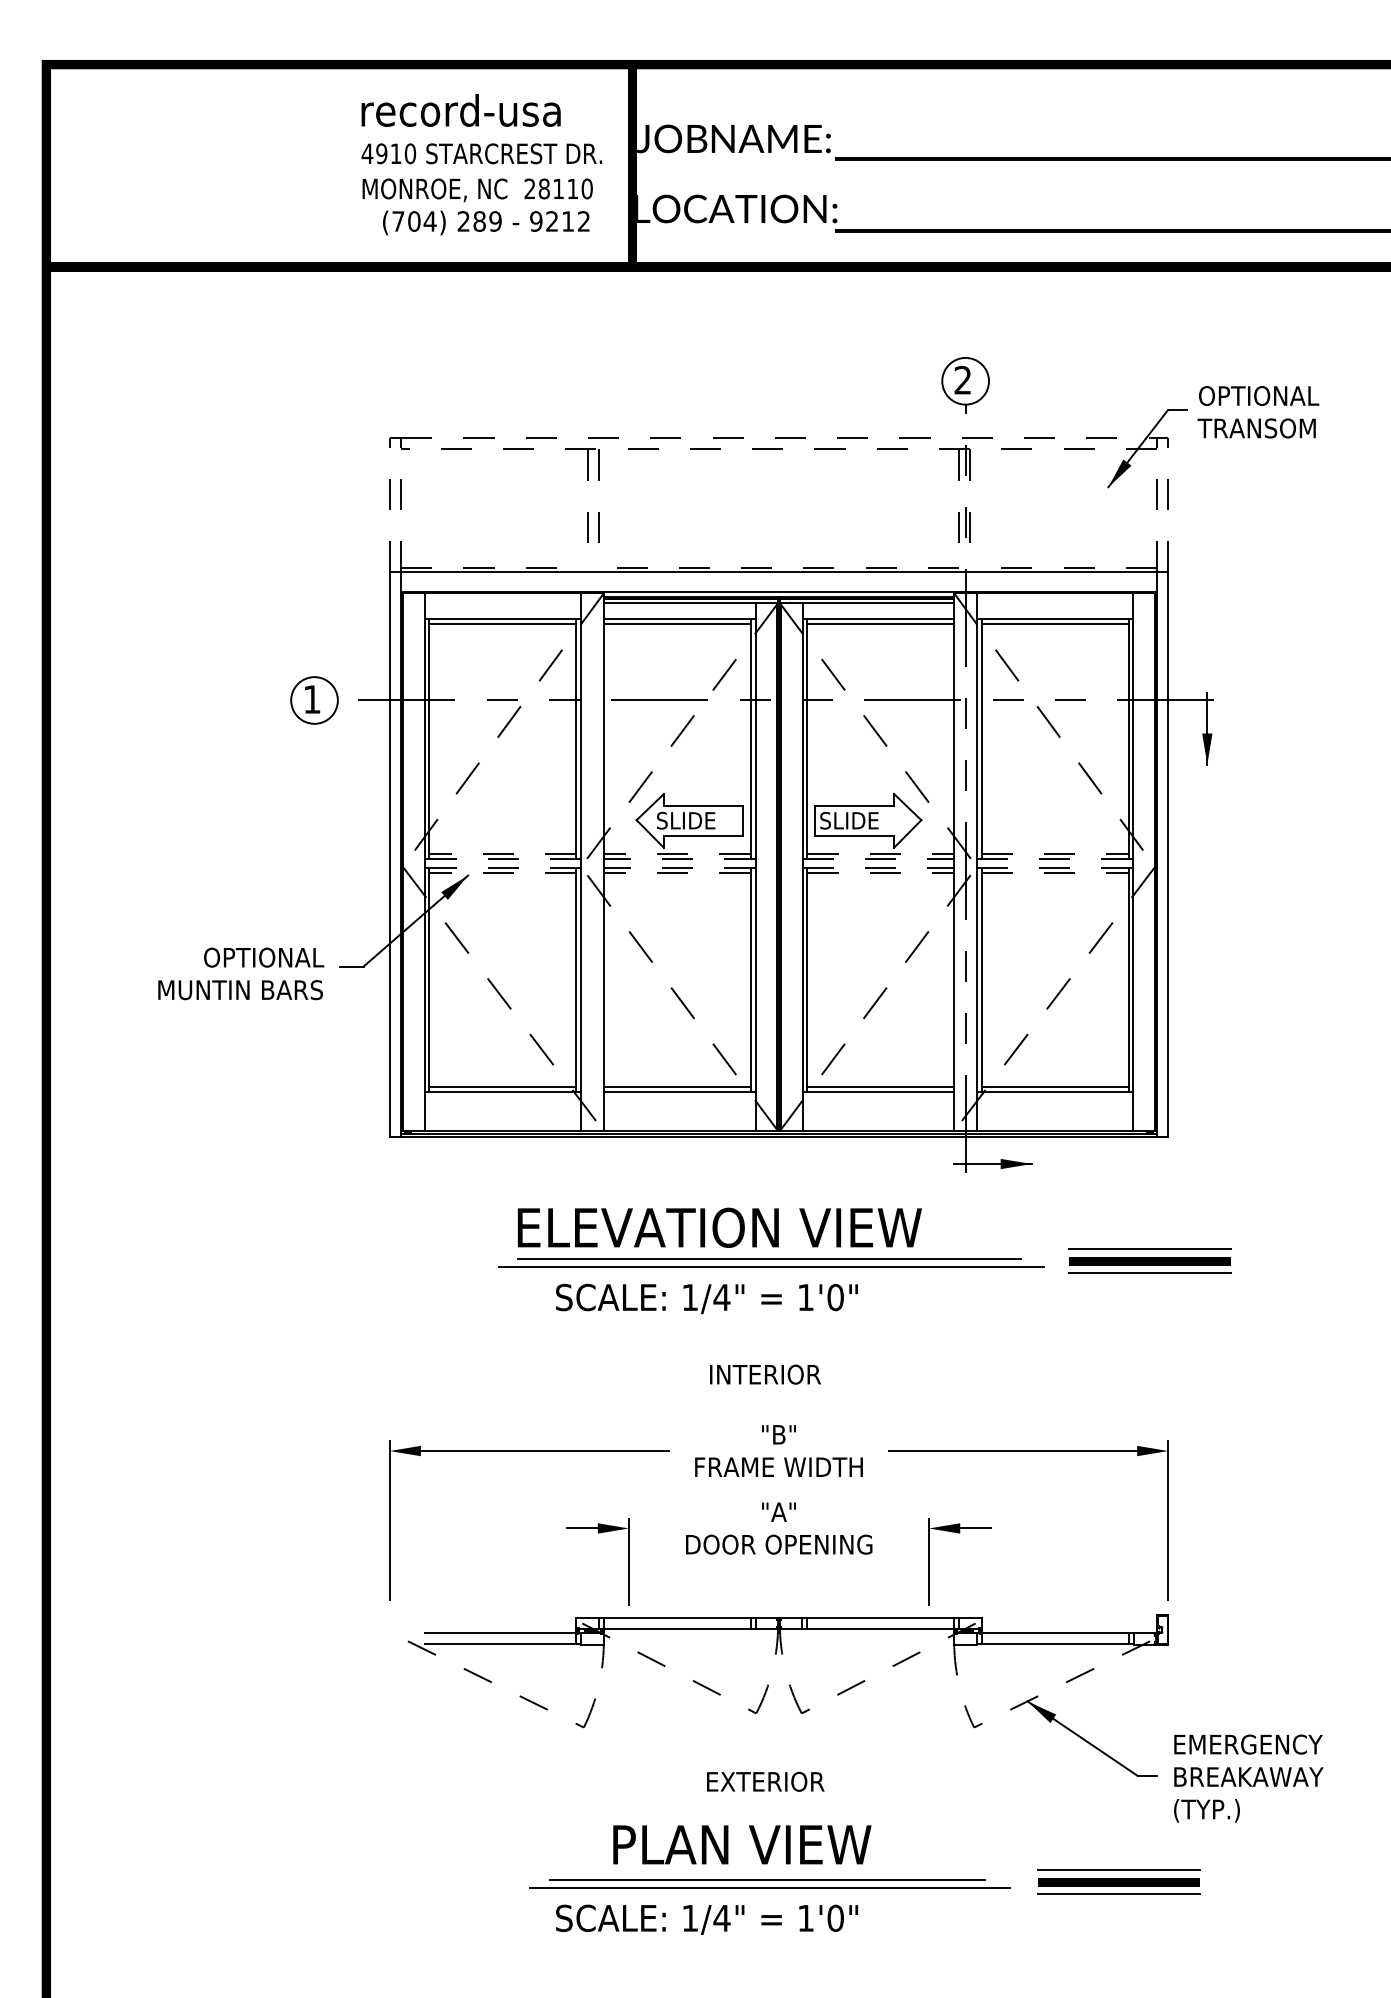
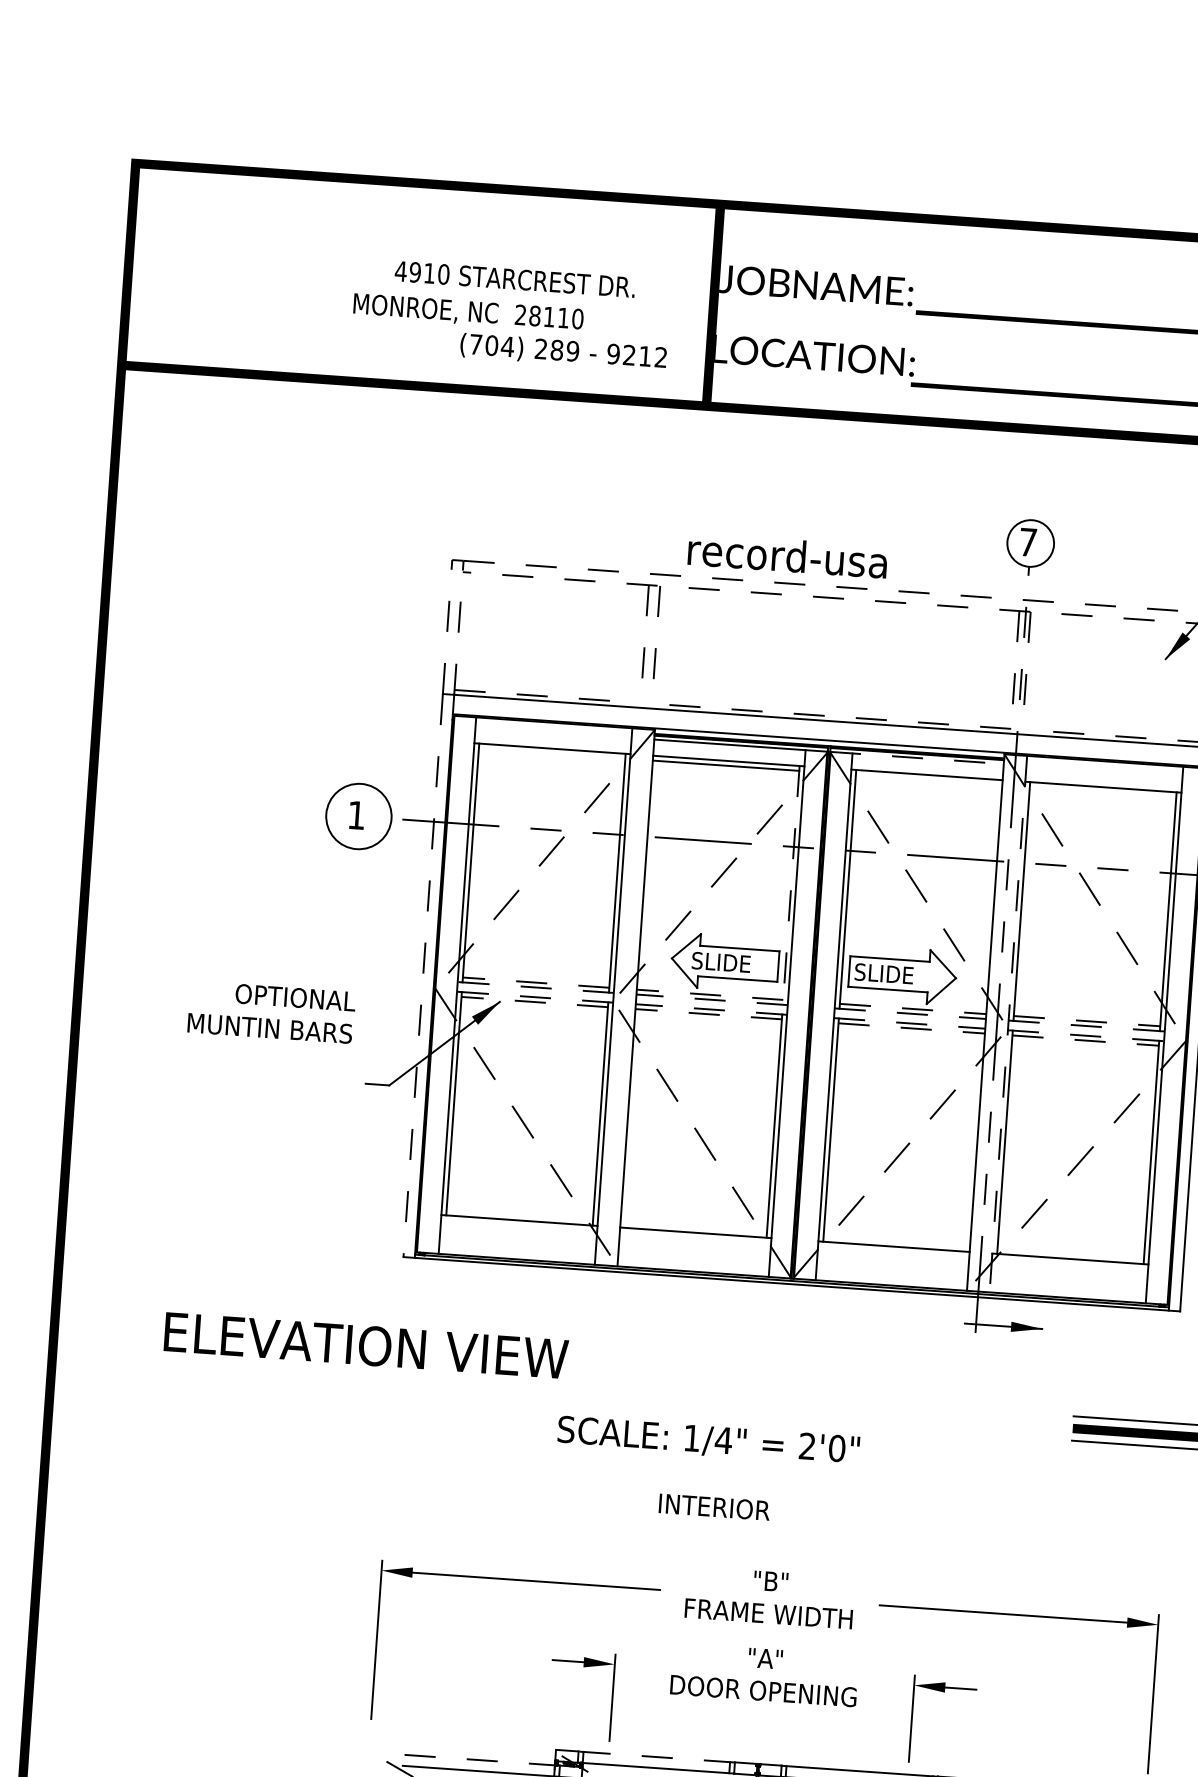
text: (460, 110) -> (787, 555), moved
text: (481, 153) -> (514, 279), moved
text: (477, 190) -> (468, 312), moved
text: (962, 379) -> (1027, 541), 2 -> 7
line: (867, 603) -> (917, 758), solid -> dashed
line: (502, 624) -> (551, 753), removed
line: (880, 624) -> (928, 780), removed
line: (1054, 624) -> (1102, 792), removed
circle: (314, 700) -> (358, 816), size x1.4
line: (750, 739) -> (791, 885), solid -> dashed
line: (389, 855) -> (422, 976), solid -> dashed
line: (976, 862) -> (1007, 1024), solid -> dashed
text: (241, 973) -> (272, 1011), moved
line: (502, 1087) -> (519, 1215), removed
line: (676, 1087) -> (693, 1227), removed
line: (880, 1087) -> (896, 1242), removed
line: (1054, 1087) -> (1070, 1254), removed
text: (719, 1227) -> (366, 1345), moved
line: (768, 1258) -> (772, 1404), removed
line: (770, 1267) -> (774, 1413), removed
text: (805, 1296) -> (807, 1445), 1'0" -> 2'0"
text: (765, 1374) -> (714, 1507), moved
line: (676, 1617) -> (656, 1756), solid -> dashed
line: (502, 1633) -> (481, 1760), solid -> dashed

